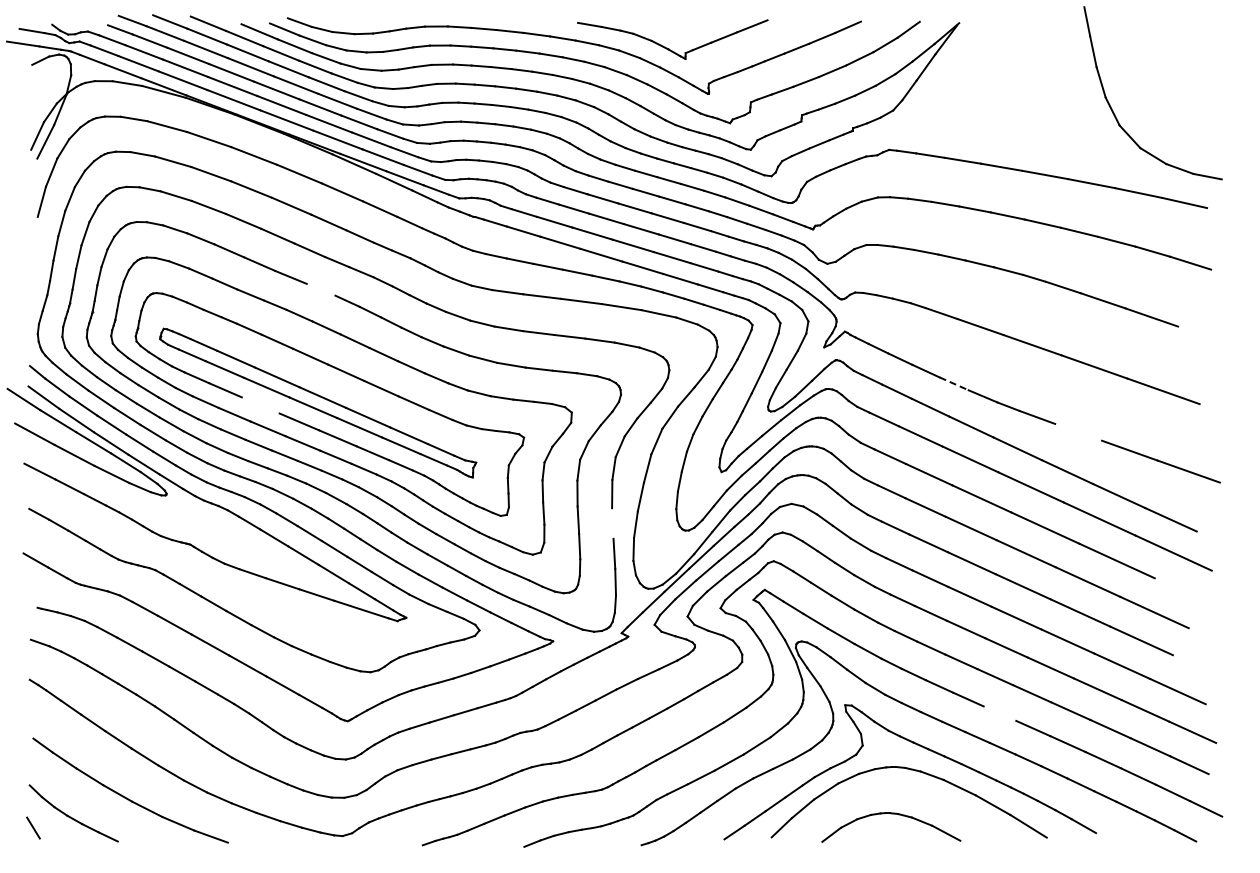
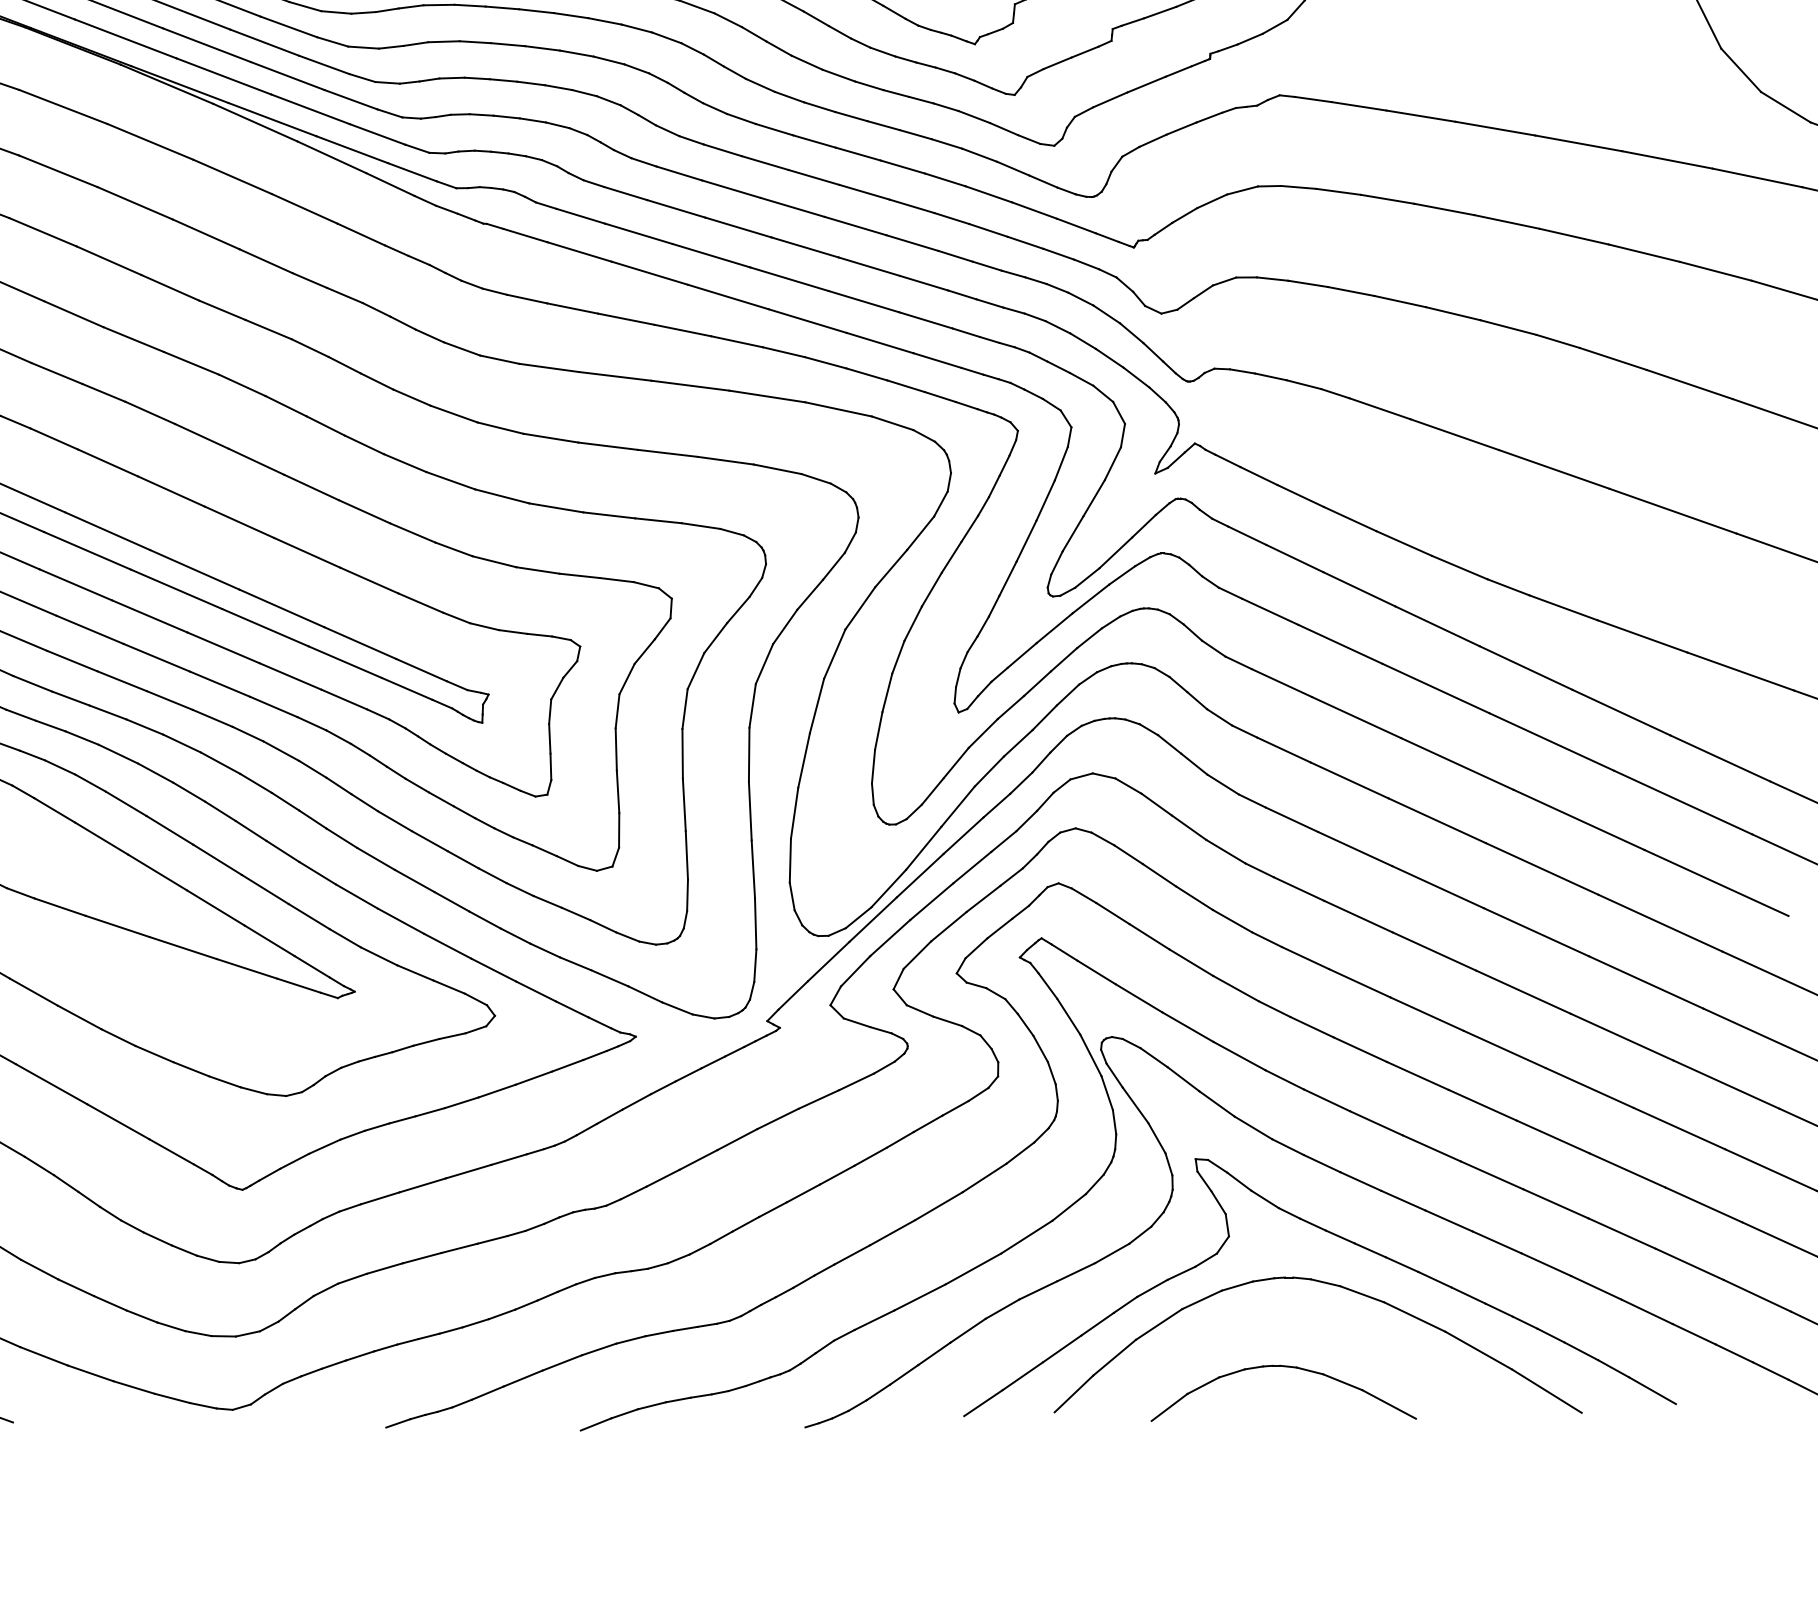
line: (320, 289) -> (190, 362), added
line: (954, 383) -> (1404, 542), dashed -> solid
line: (260, 405) -> (75, 584), added
line: (1078, 431) -> (1642, 634), added
line: (612, 523) -> (749, 811), added
line: (999, 713) -> (1491, 1175), added

